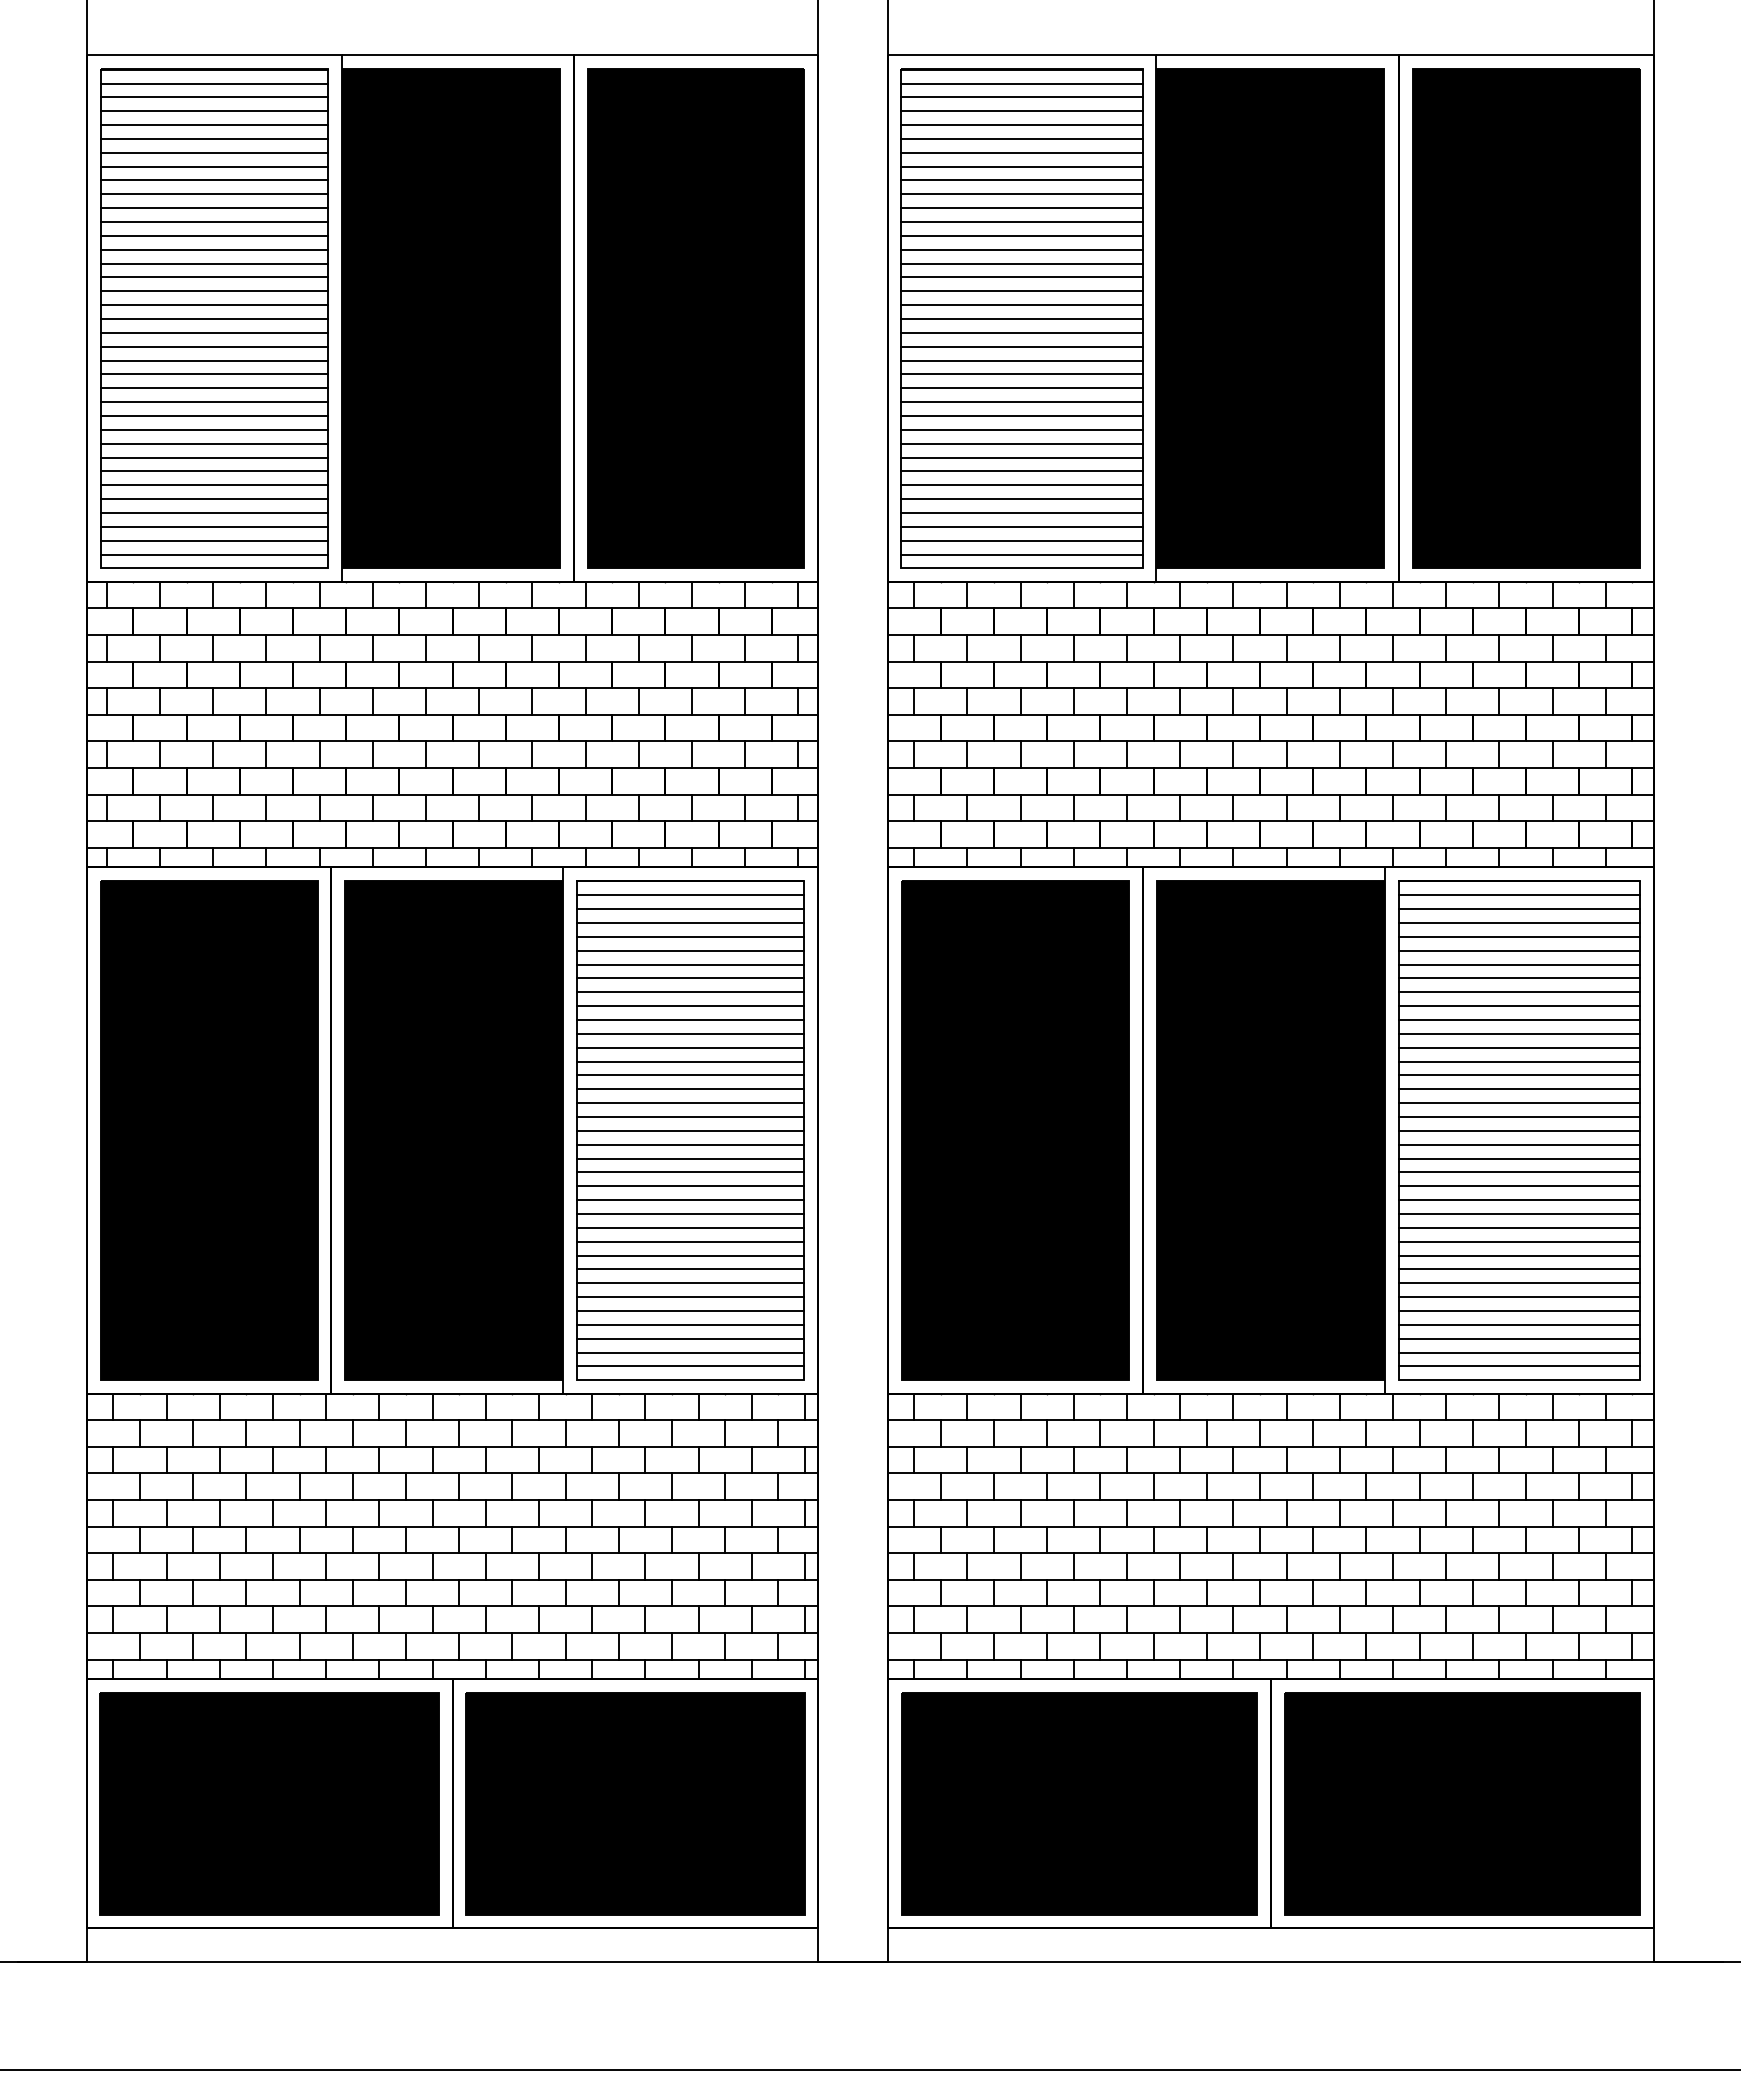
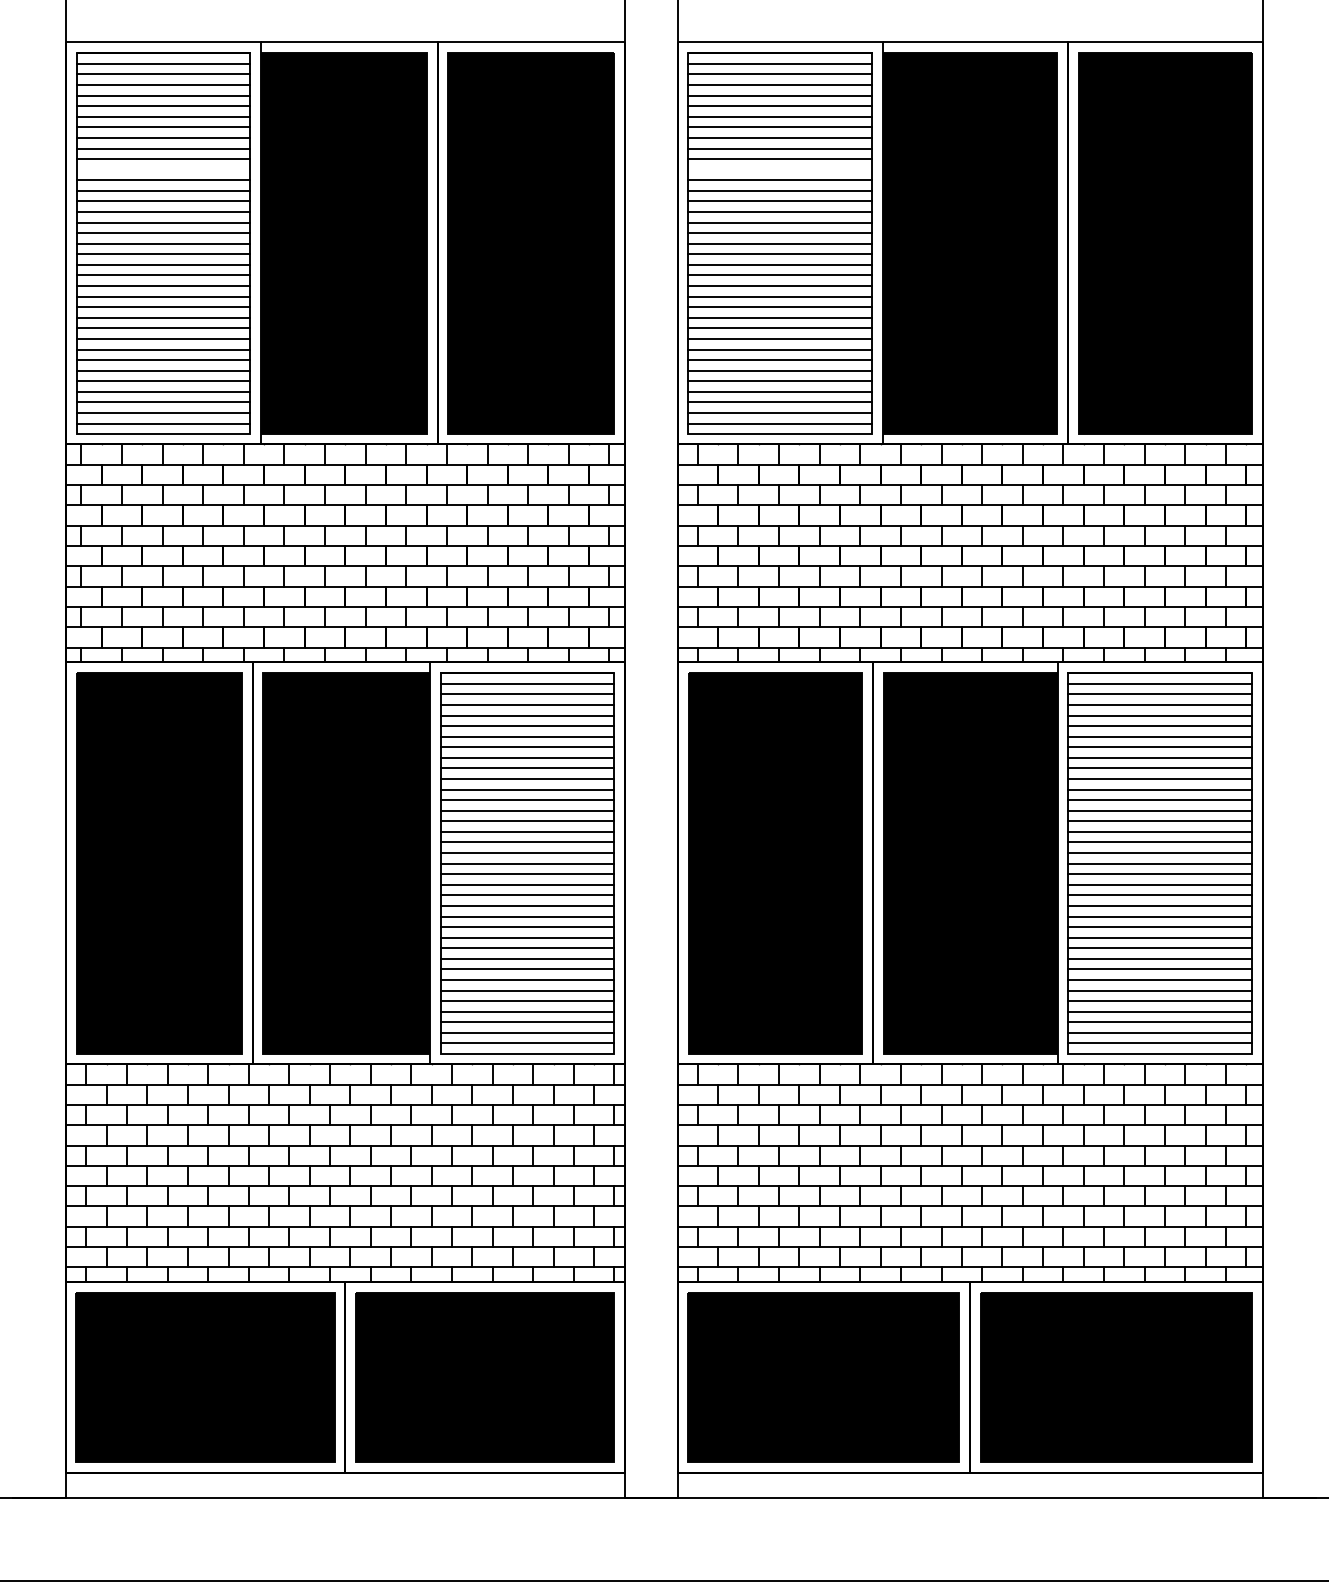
line: (213, 222) -> (162, 170), removed
line: (1021, 222) -> (779, 170), removed

